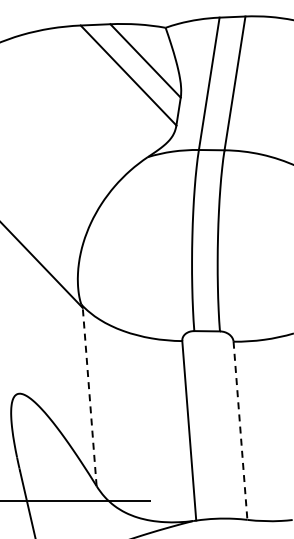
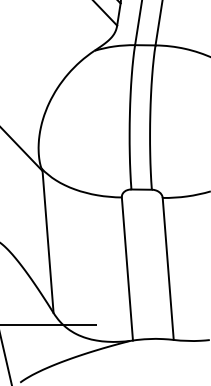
line: (89, 396) -> (47, 241), dashed -> solid
line: (240, 431) -> (168, 269), dashed -> solid

